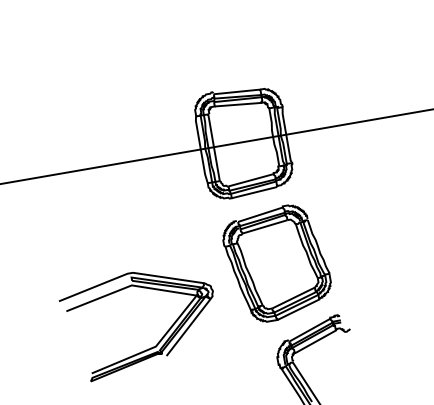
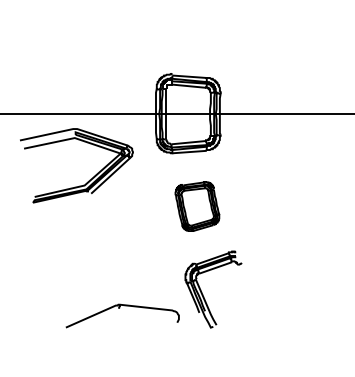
part: (277, 263) -> (197, 206), size x0.6
part: (160, 337) -> (89, 179), moved

